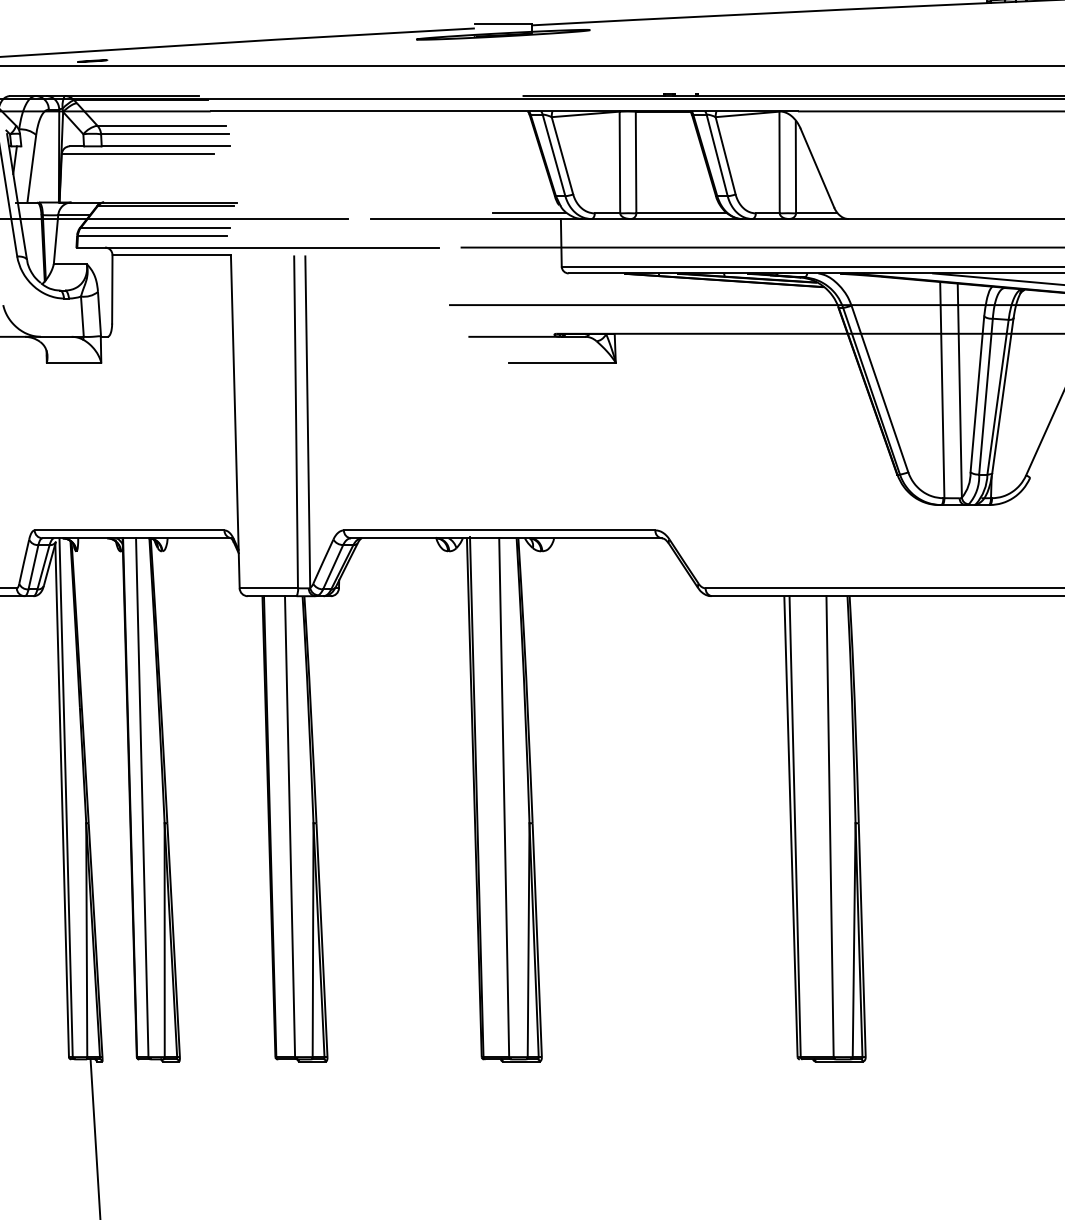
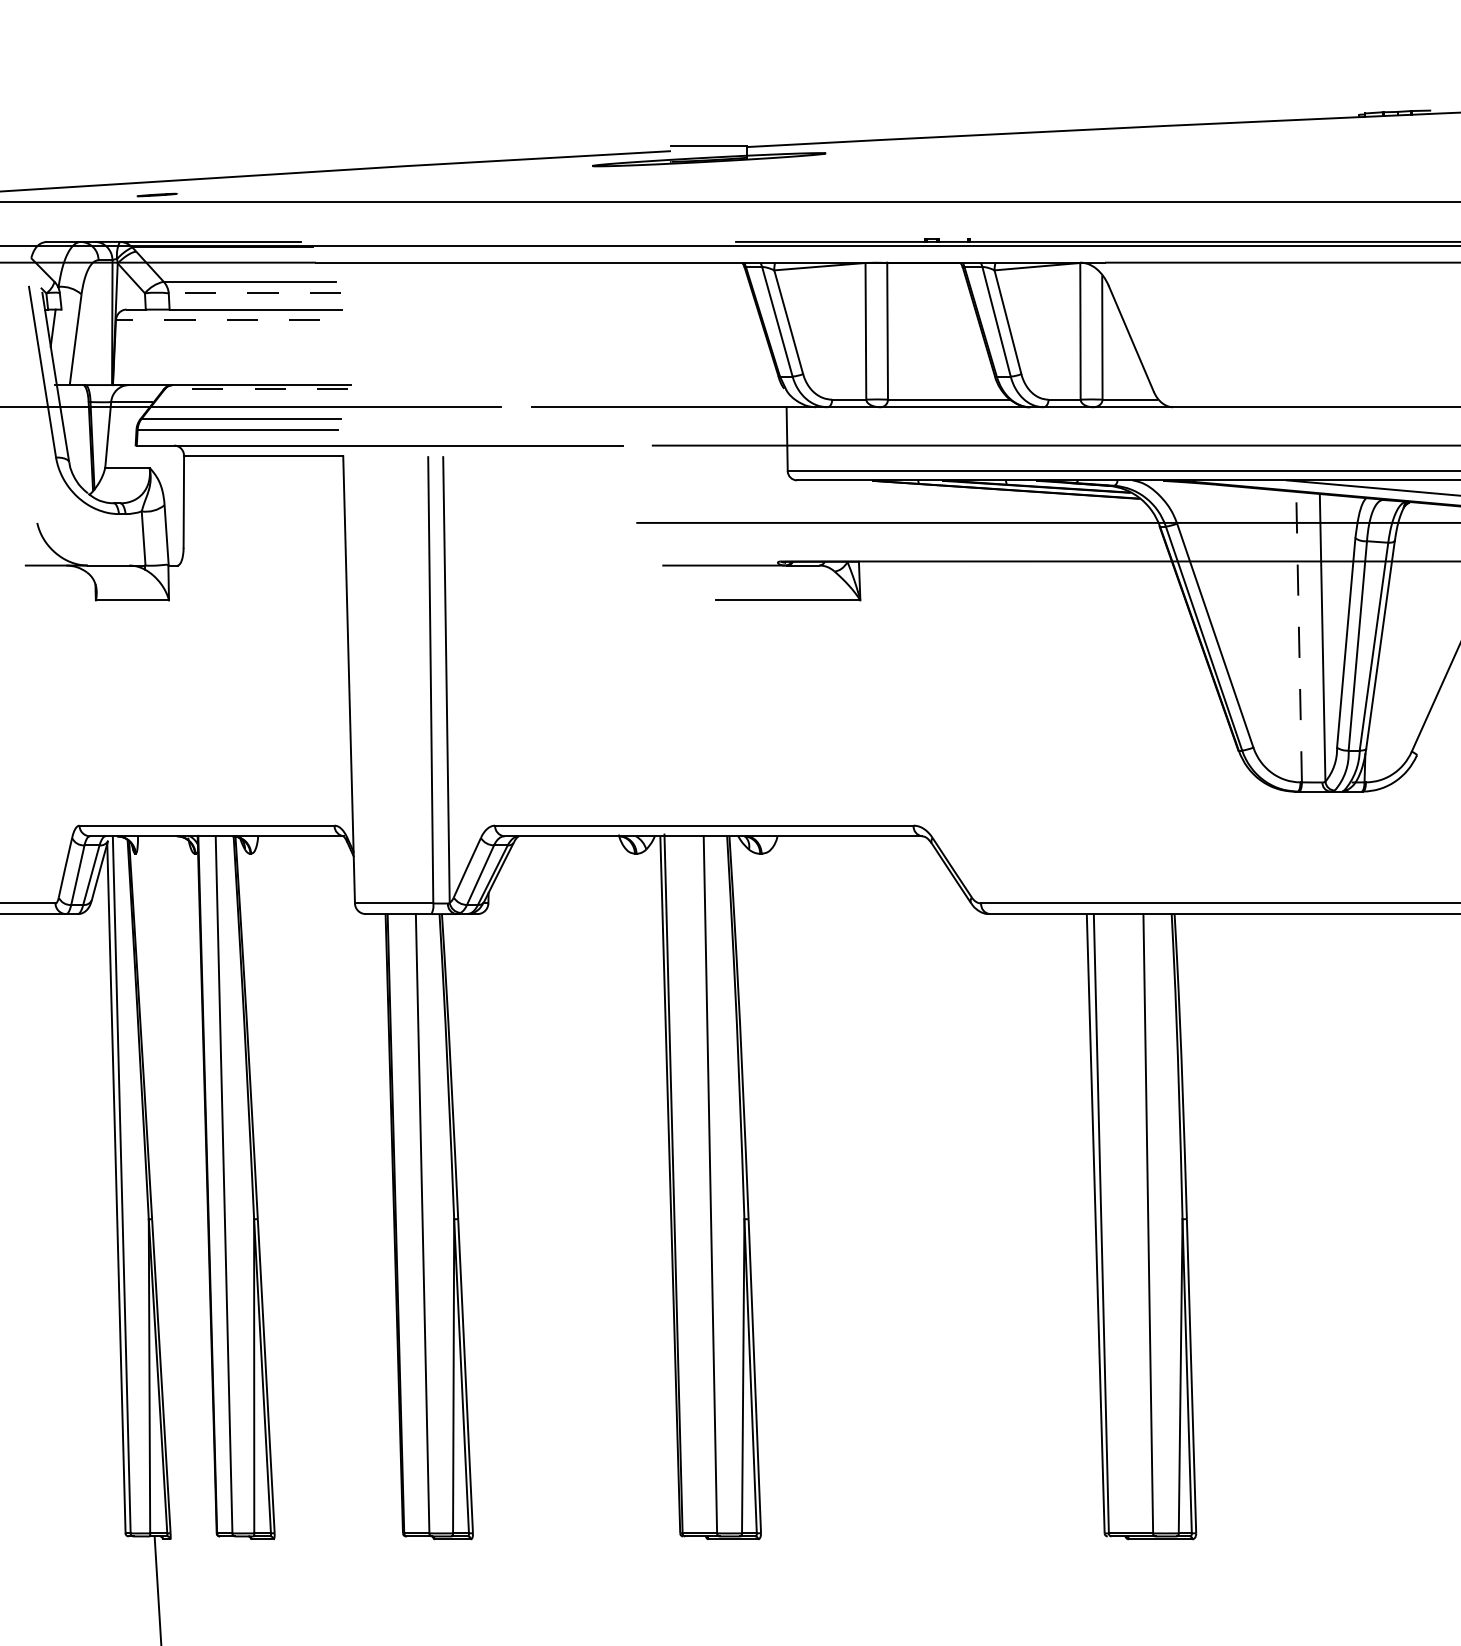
line: (164, 134) -> (254, 293), solid -> dashed
line: (137, 154) -> (217, 320), solid -> dashed
line: (165, 205) -> (255, 389), solid -> dashed
line: (529, 213) -> (744, 399), removed
line: (942, 389) -> (1299, 636), solid -> dashed

